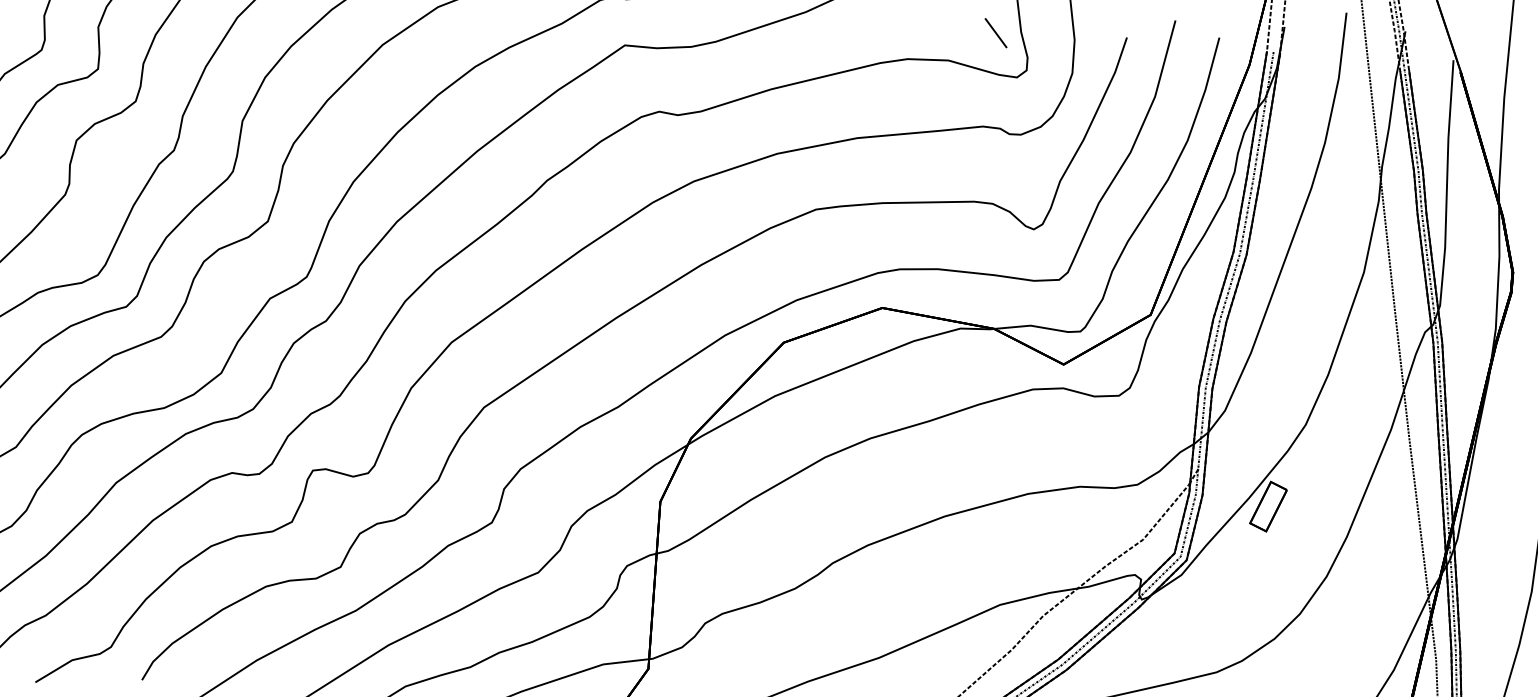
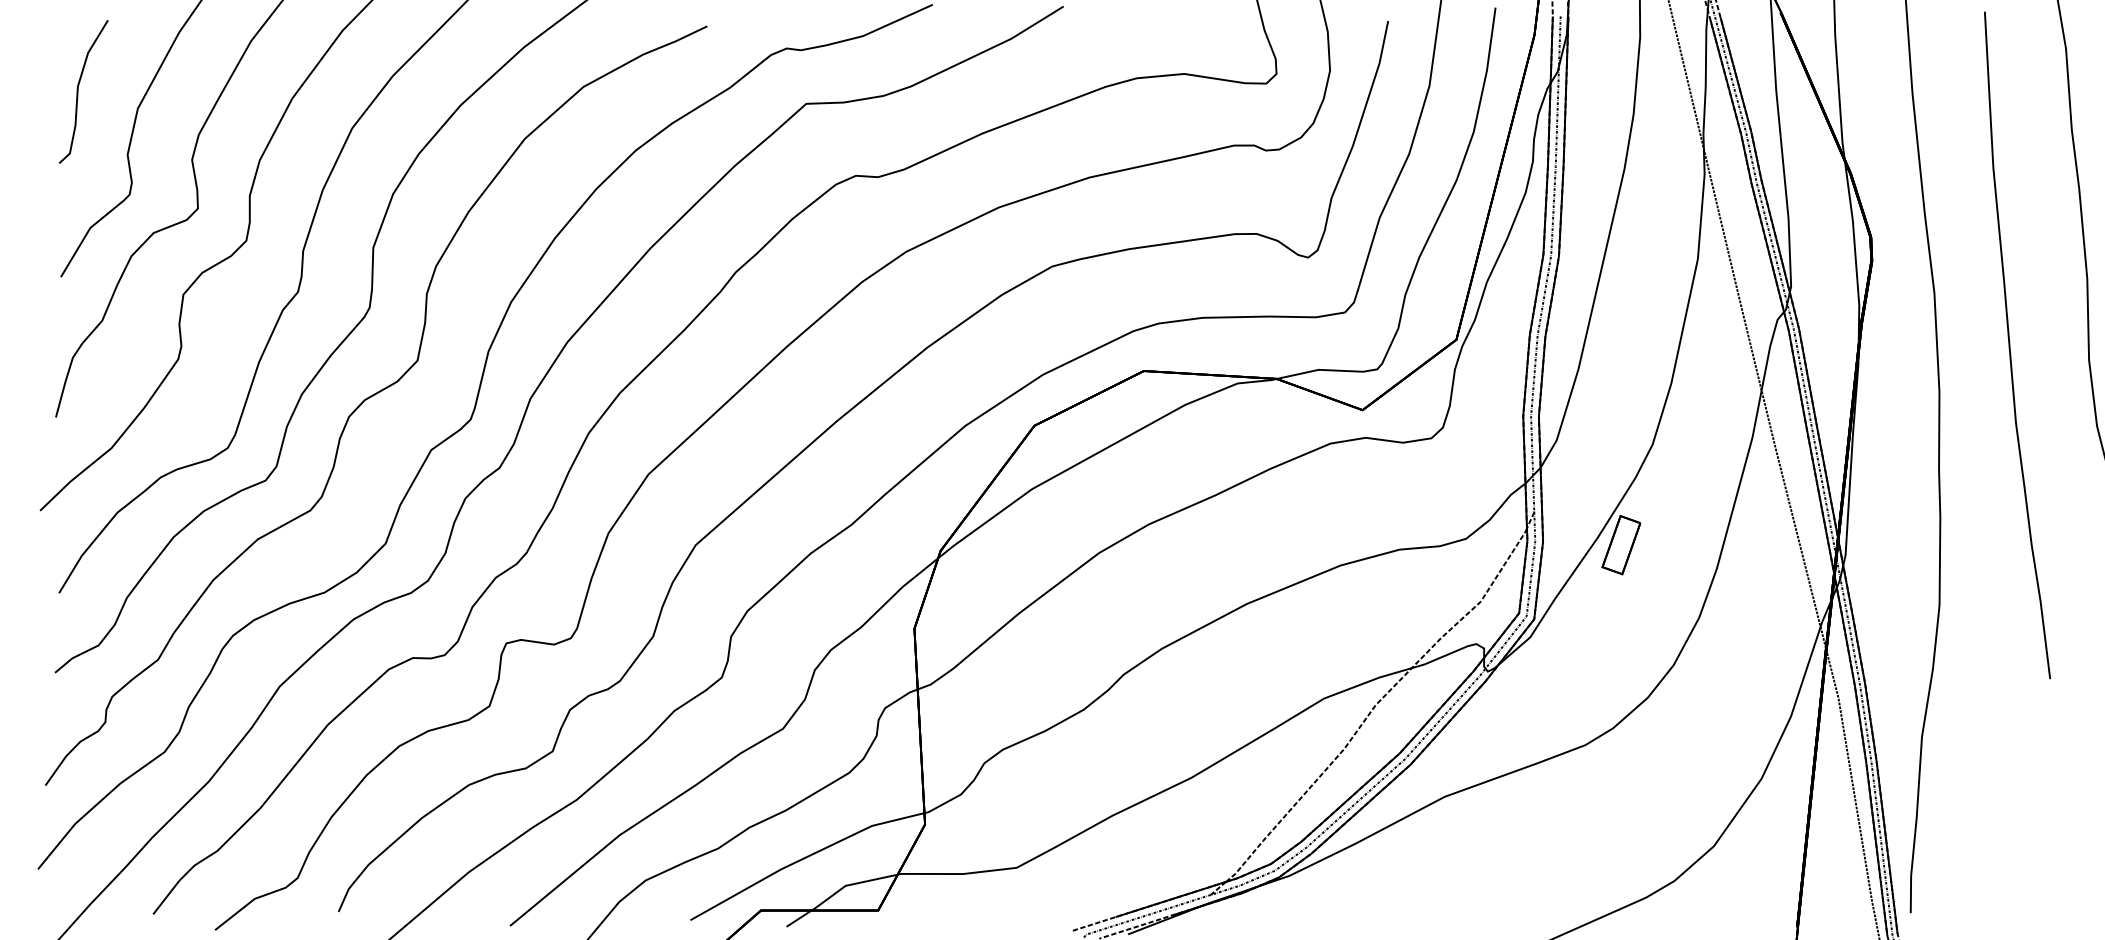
line: (996, 33) -> (1235, 35), removed

